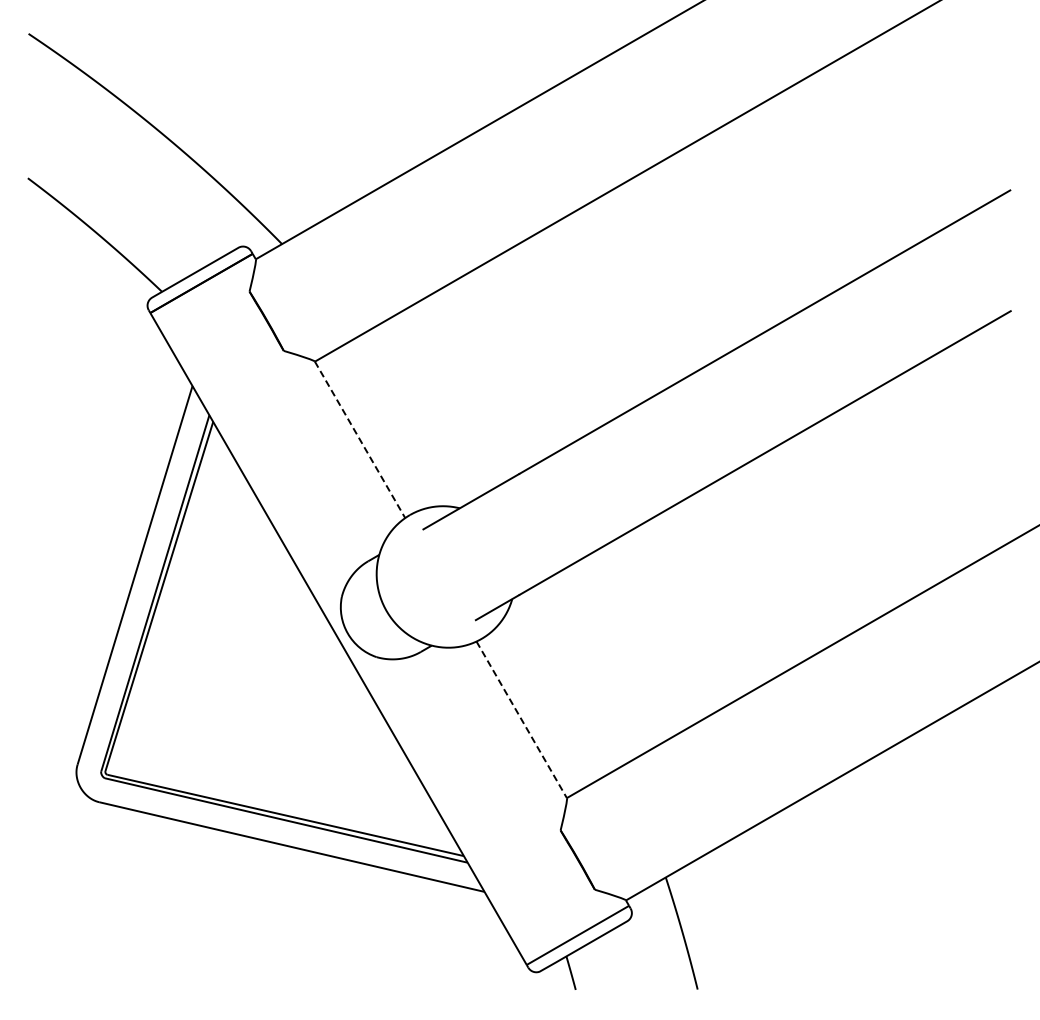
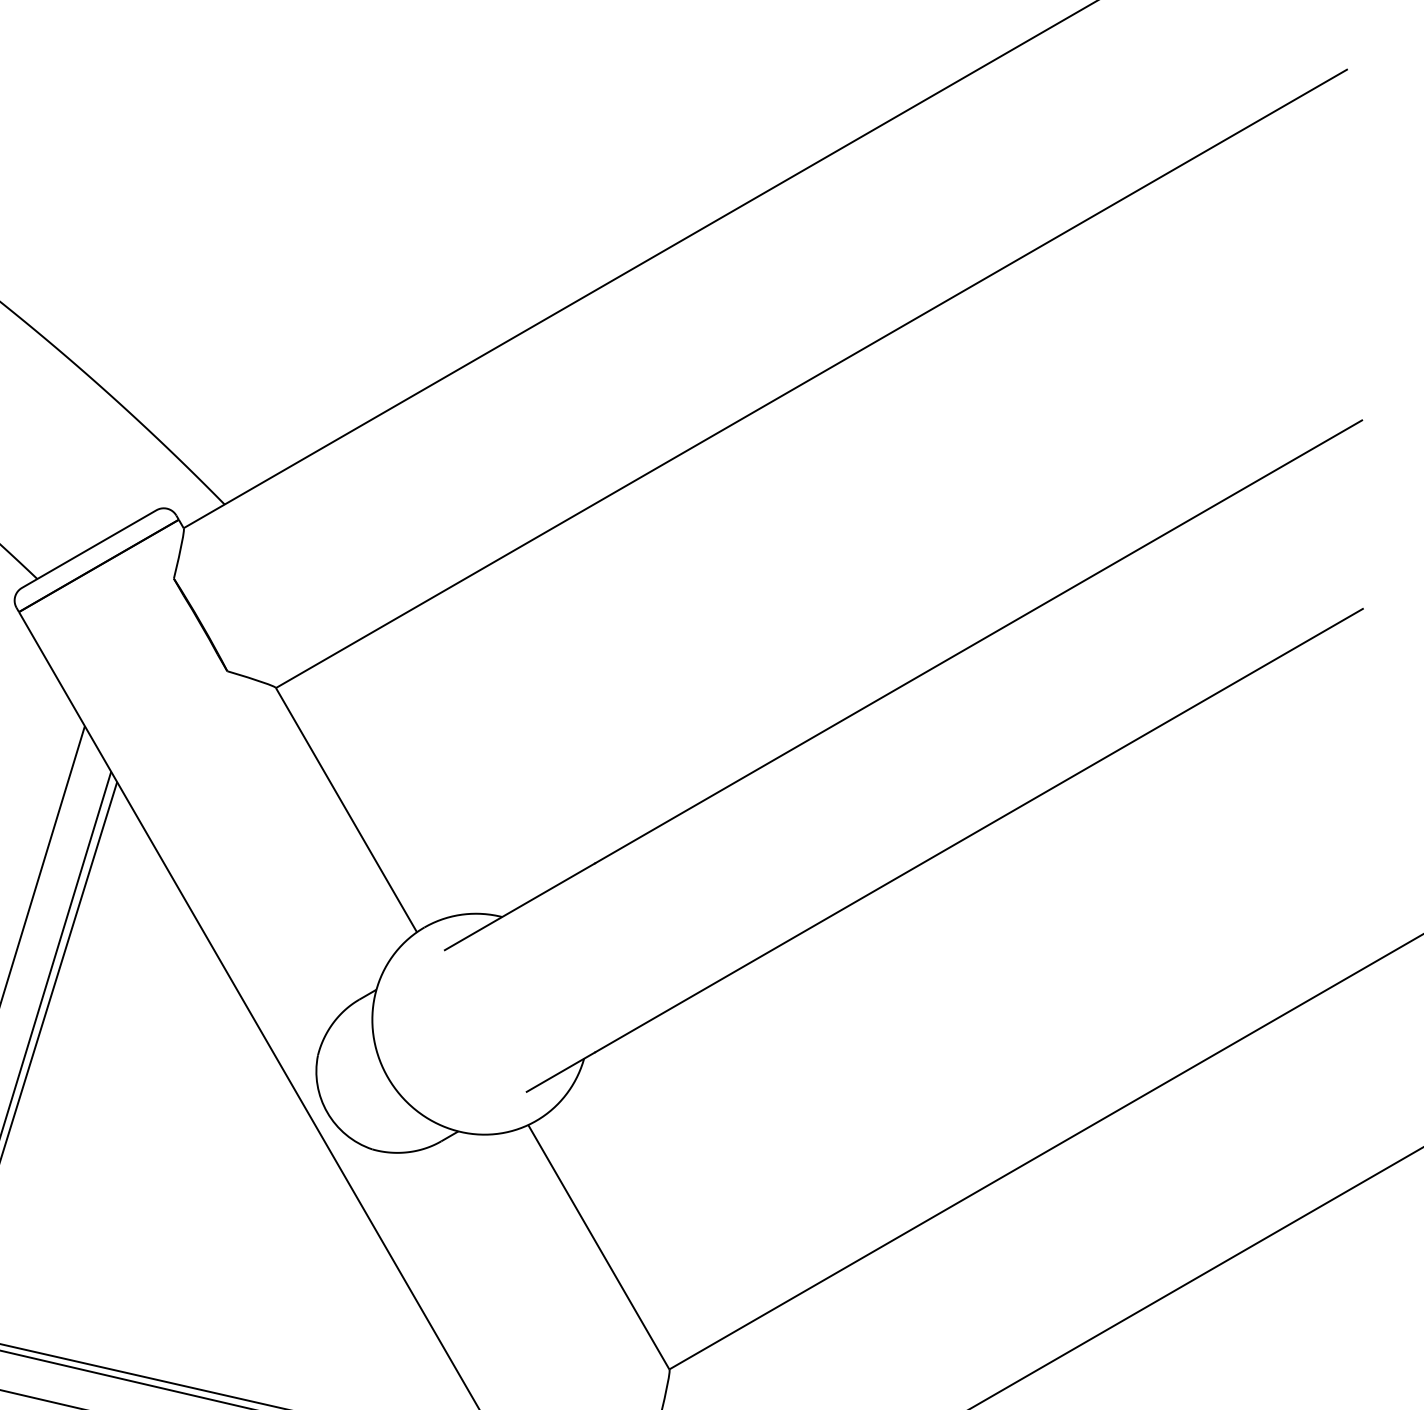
line: (360, 440) -> (347, 811), dashed -> solid
line: (522, 720) -> (600, 1248), dashed -> solid

